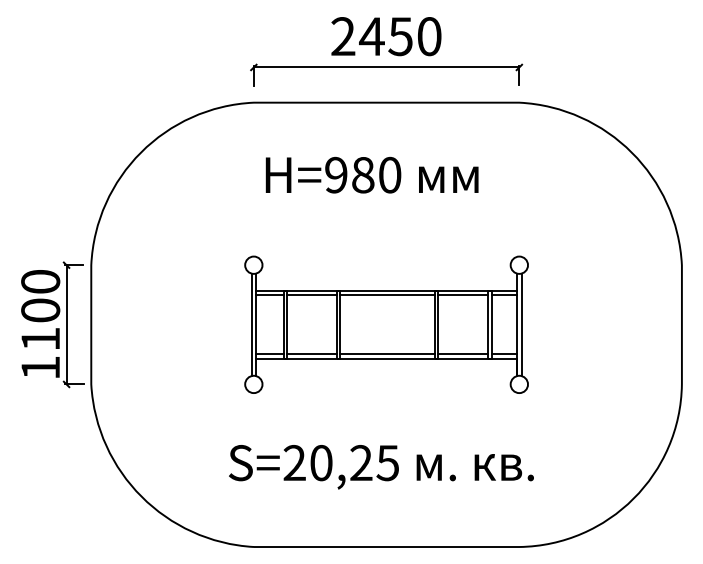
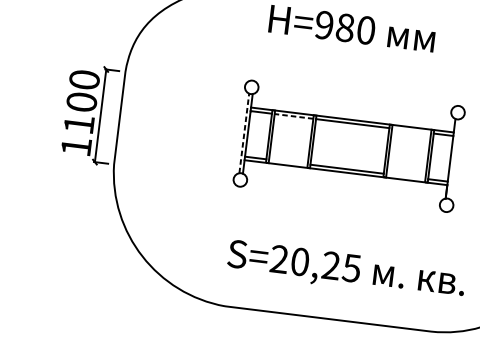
line: (311, 295) -> (293, 116), solid -> dashed
line: (463, 295) -> (411, 130), removed
line: (251, 324) -> (244, 133), solid -> dashed
line: (521, 324) -> (454, 158), removed
line: (311, 354) -> (288, 162), removed
line: (463, 354) -> (406, 176), removed
text: (381, 467) -> (346, 271), moved

